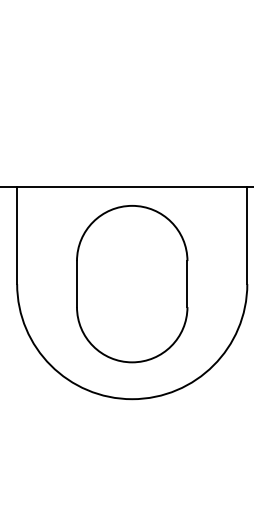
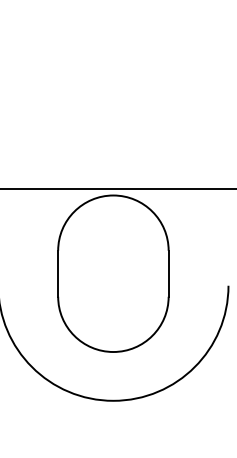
line: (247, 235) -> (228, 237), removed
part: (132, 284) -> (113, 274), moved

